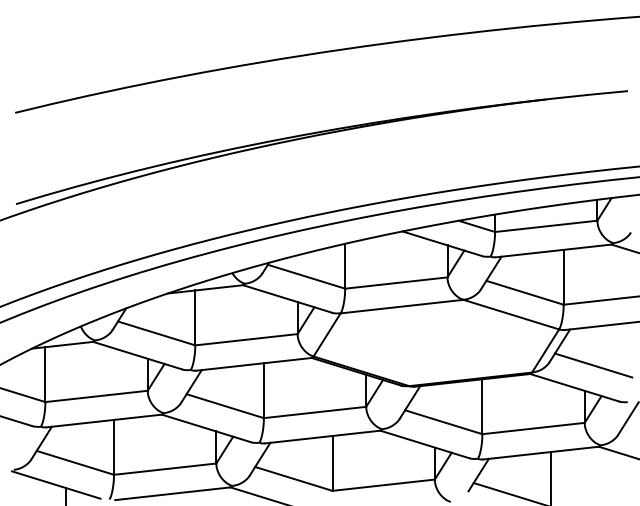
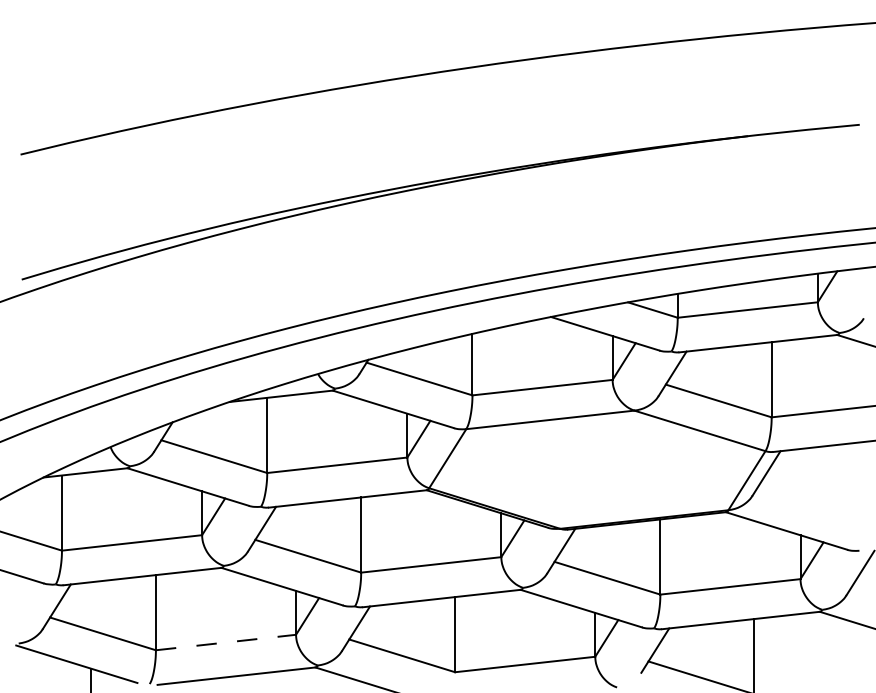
line: (593, 365) -> (812, 500), removed
line: (165, 469) -> (226, 642), solid -> dashed

